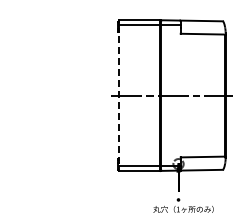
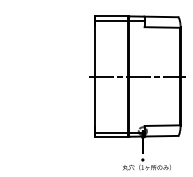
line: (118, 96) -> (94, 77), dashed -> solid

